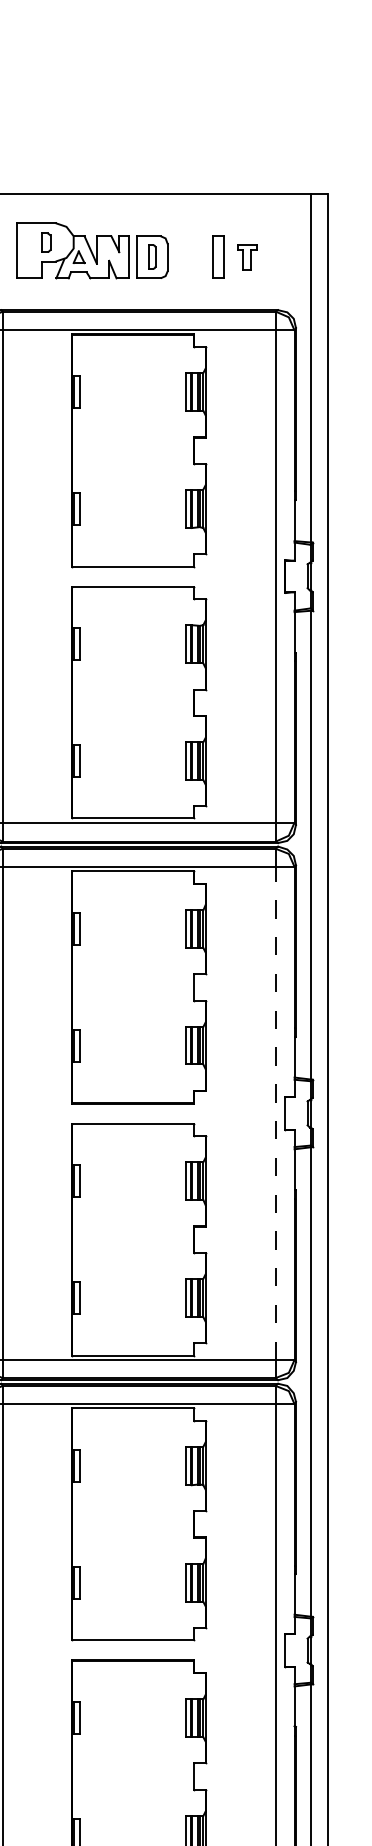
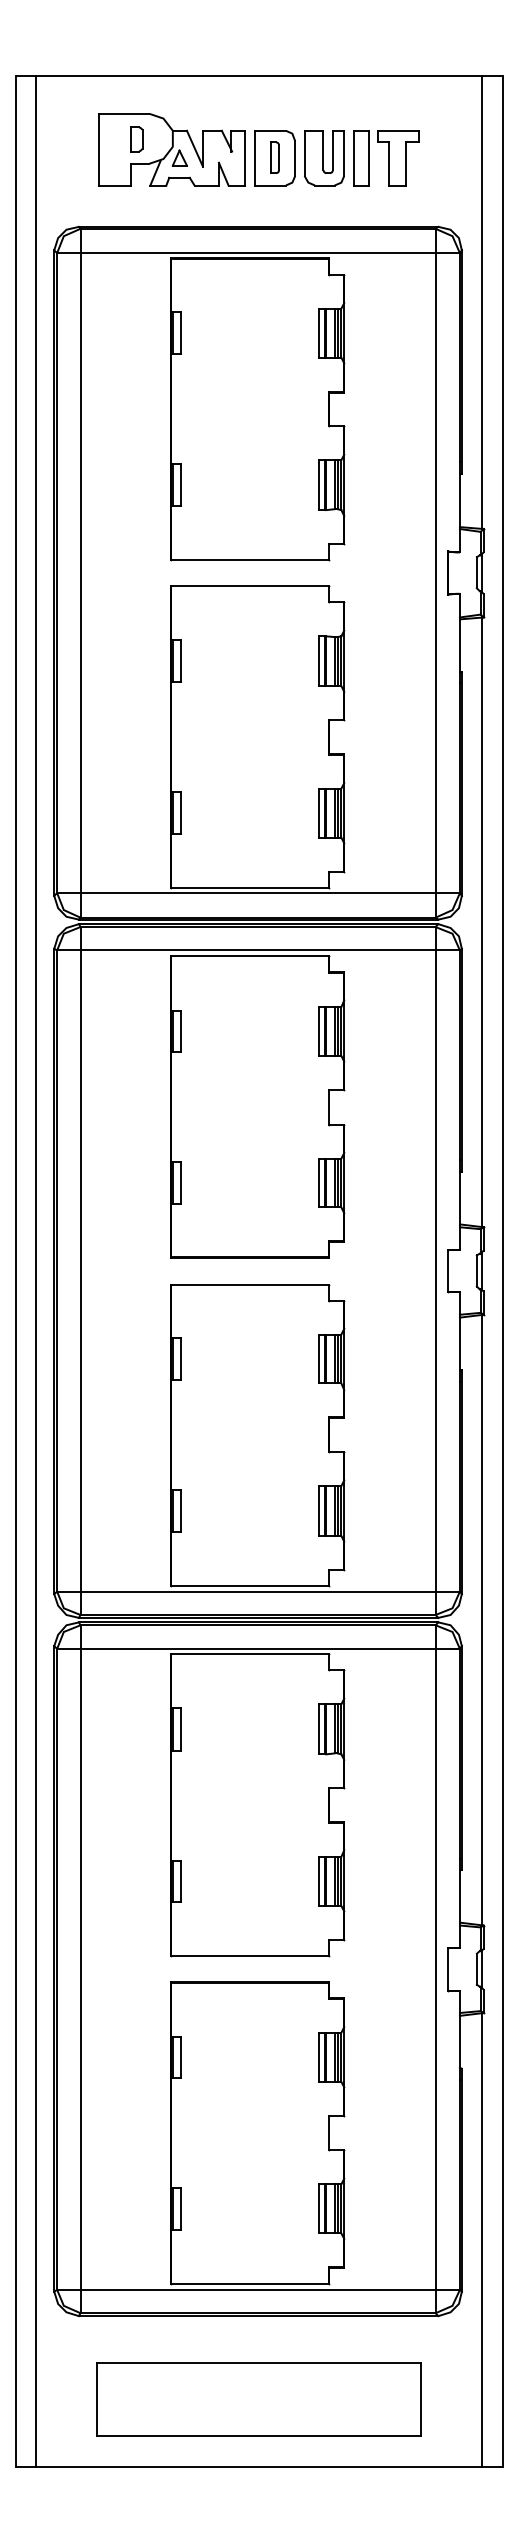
part: (190, 257) -> (324, 158), added
part: (247, 257) -> (398, 158), size x1.67
line: (275, 1113) -> (435, 1271), dashed -> solid

